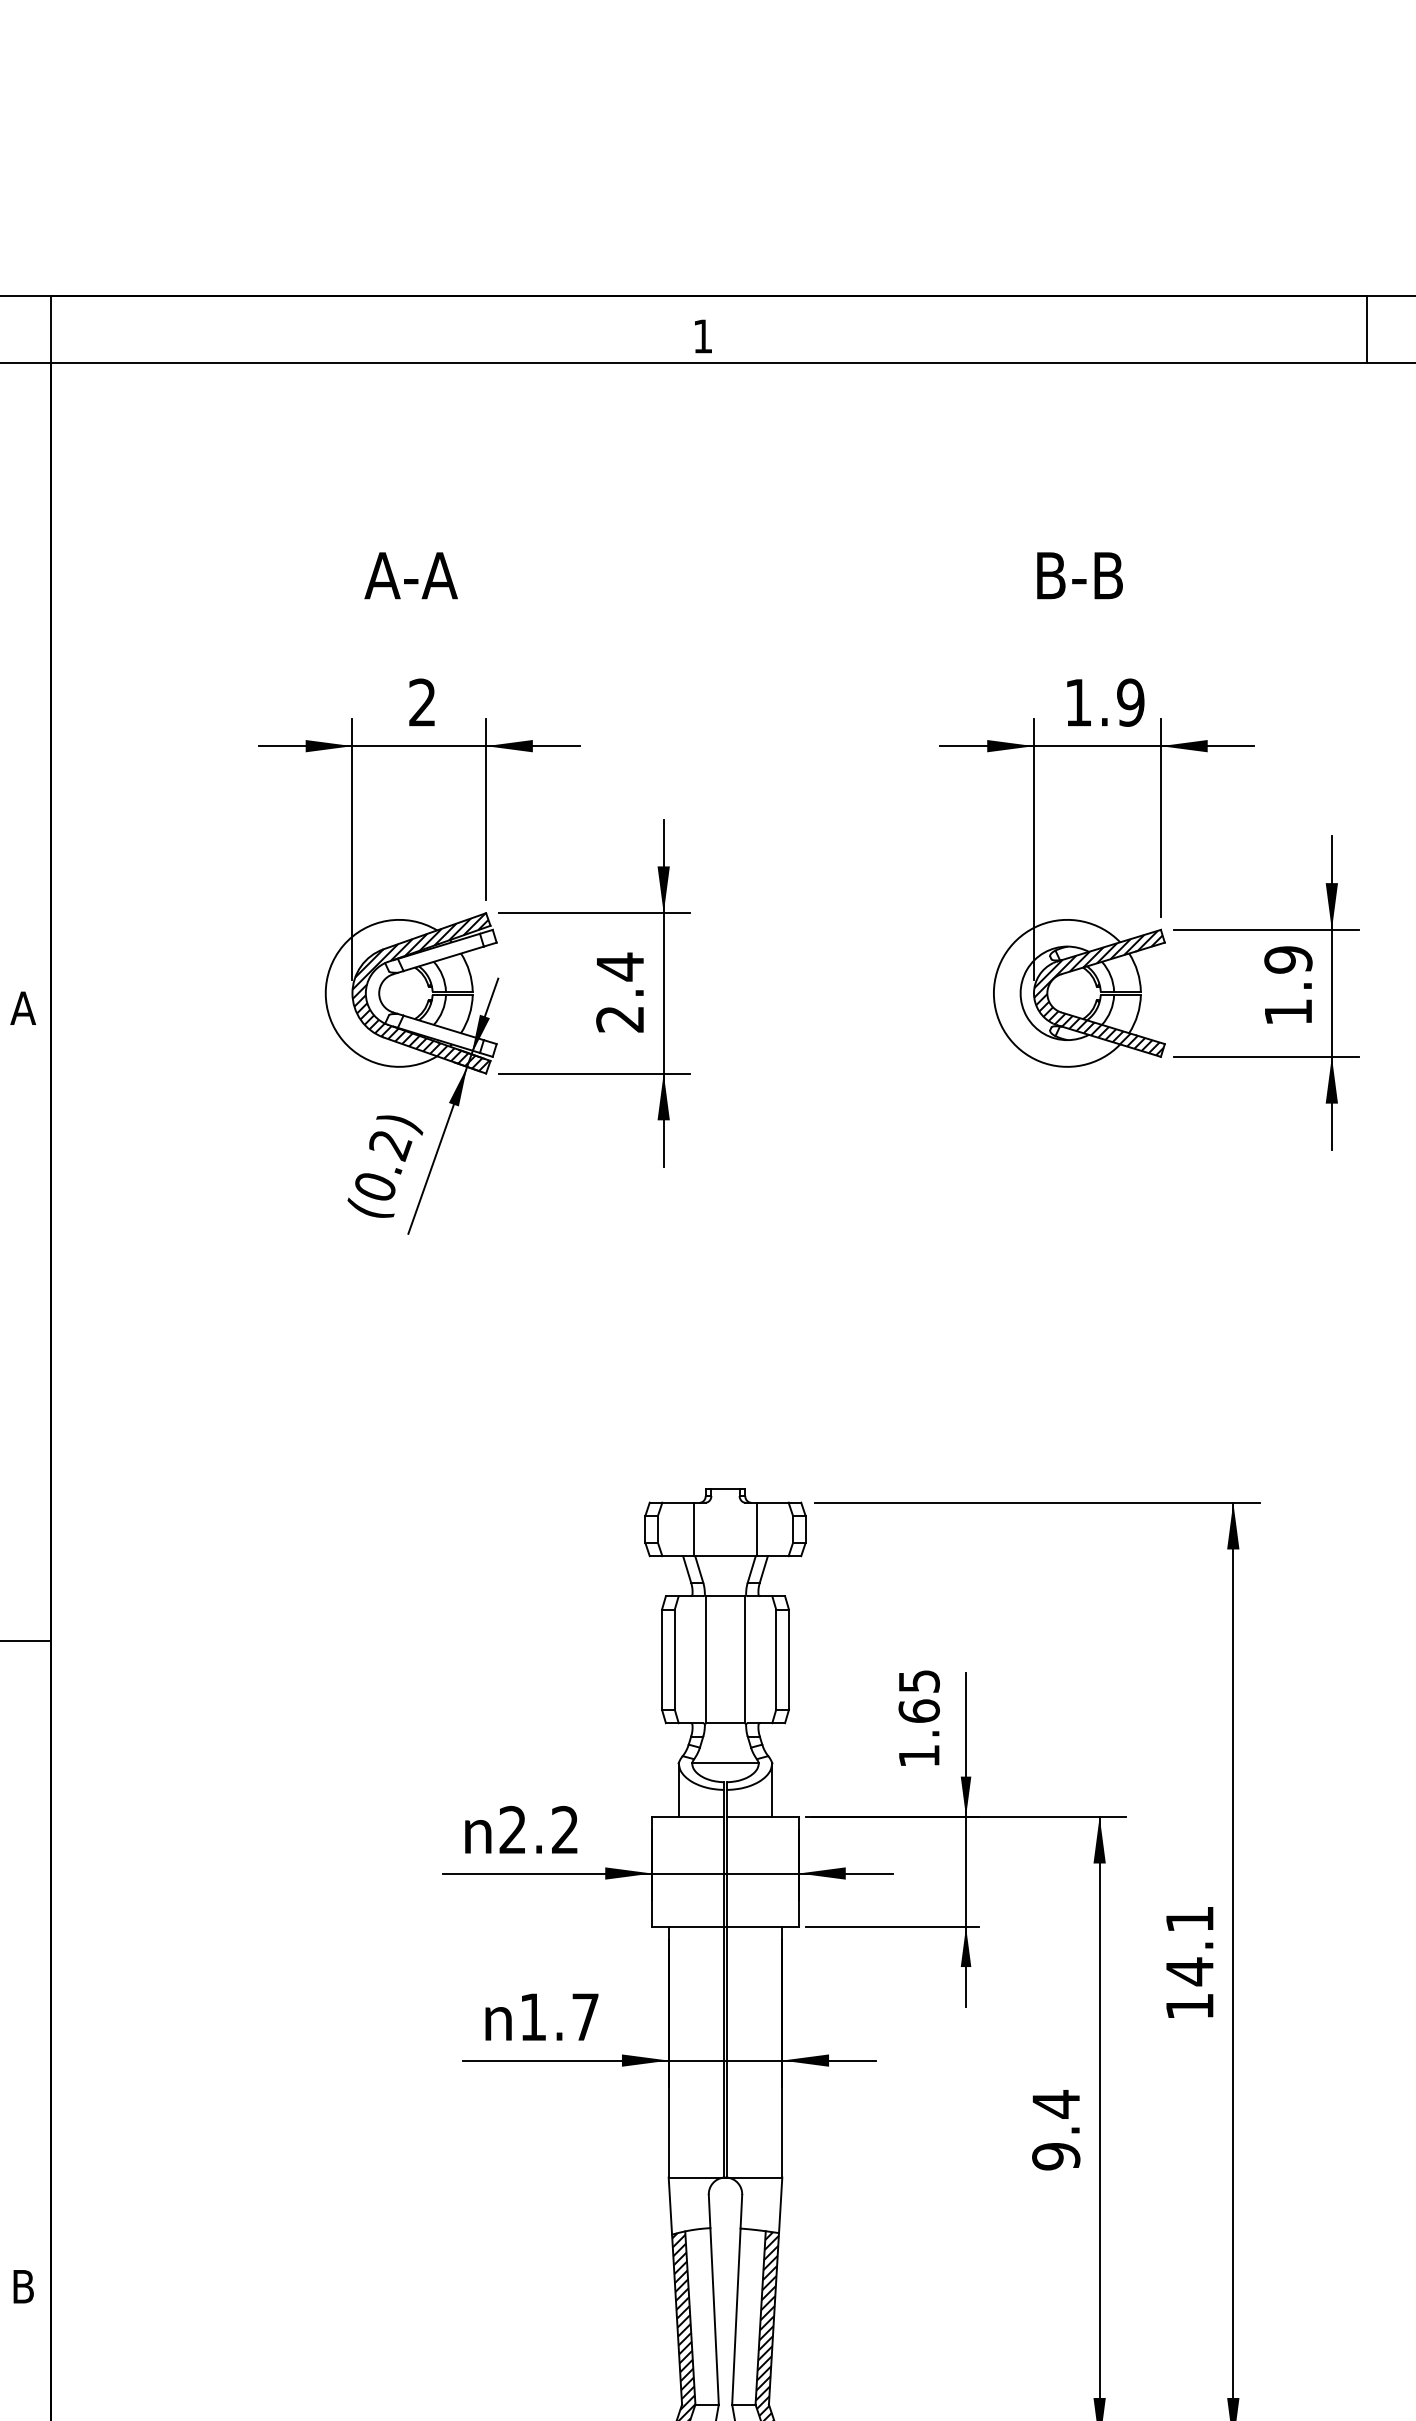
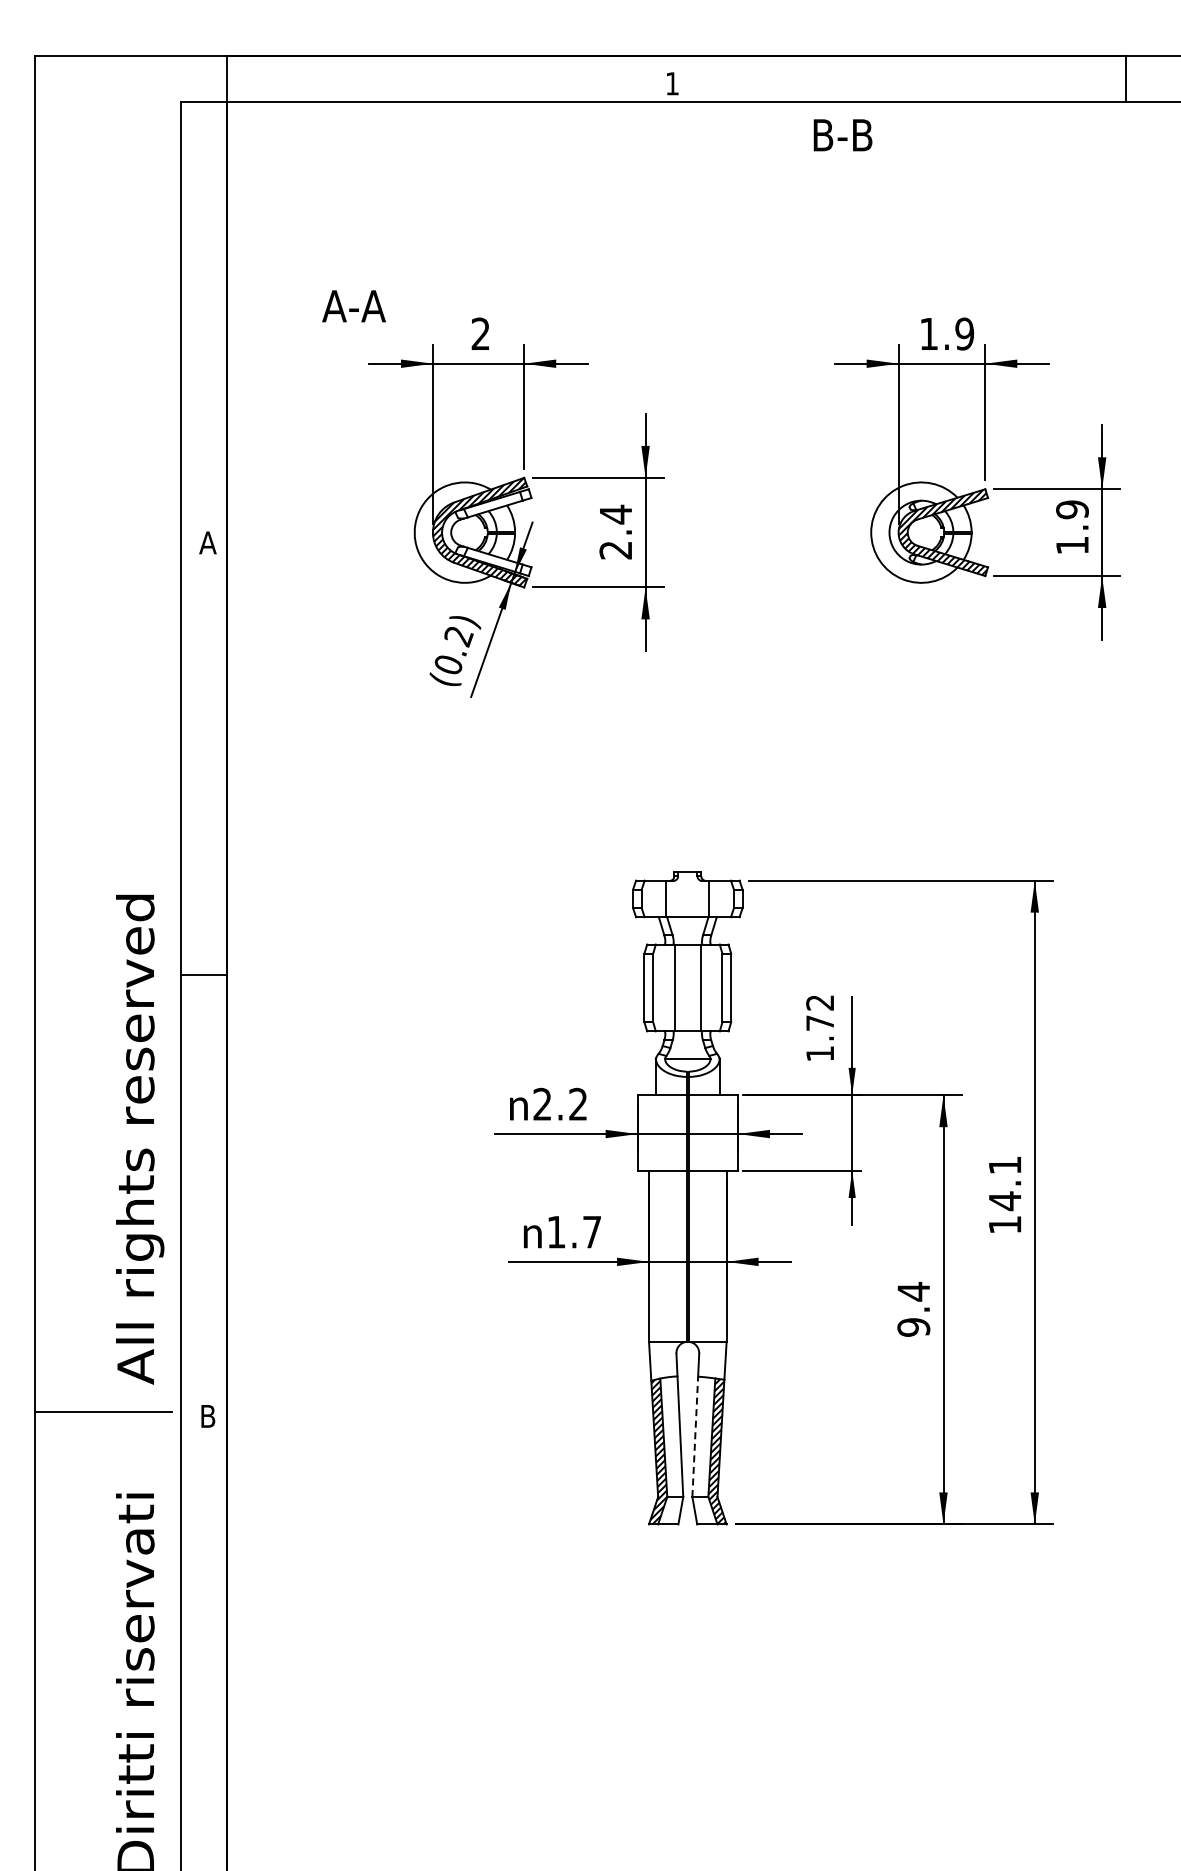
text: (410, 576) -> (353, 306), moved
text: (1079, 576) -> (842, 135), moved
text: (919, 1697) -> (820, 1013), 1.65 -> 1.72
line: (736, 2316) -> (695, 1436), solid -> dashed

